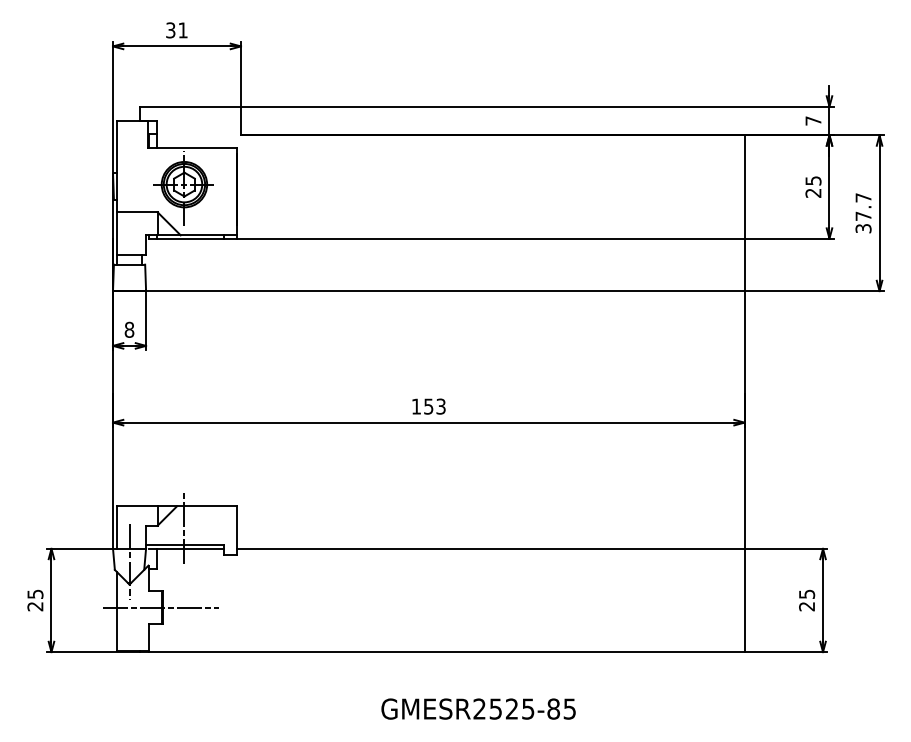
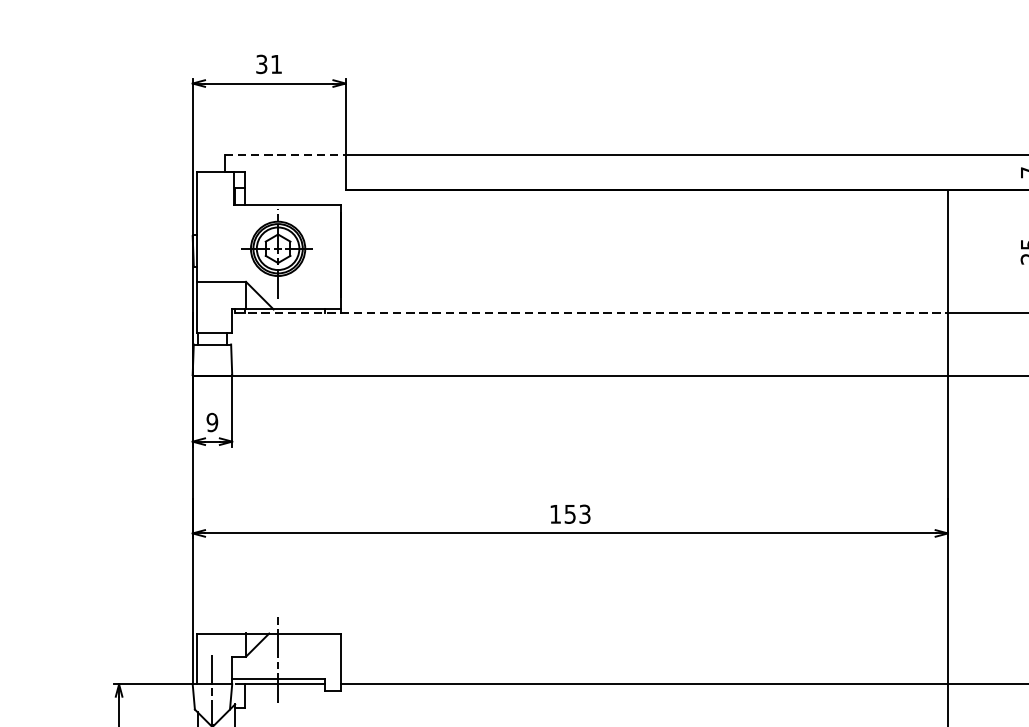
line: (190, 106) -> (285, 155), solid -> dashed
line: (447, 238) -> (592, 313), solid -> dashed
text: (129, 329) -> (212, 422), 8 -> 9

